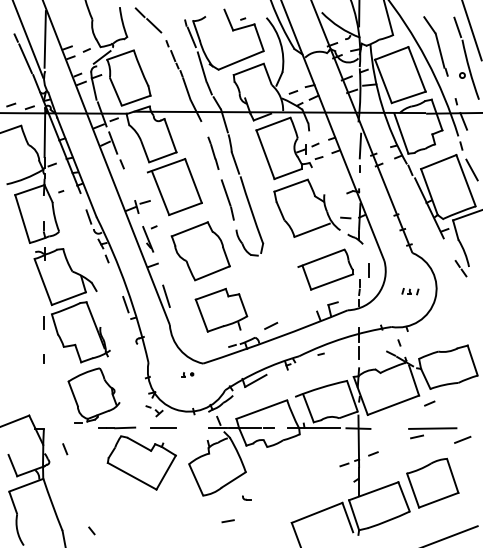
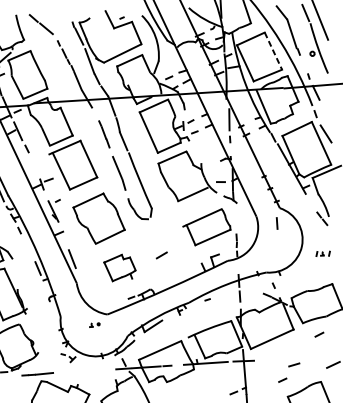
line: (417, 69) -> (273, 51), solid -> dashed
line: (368, 270) -> (276, 223), moved
part: (410, 291) -> (323, 253), moved
part: (221, 309) -> (120, 267), size x0.7
line: (271, 325) -> (162, 255), moved
line: (429, 403) -> (319, 334), moved
line: (162, 428) -> (76, 372), removed
line: (432, 428) -> (306, 356), removed
line: (373, 453) -> (282, 379), moved

